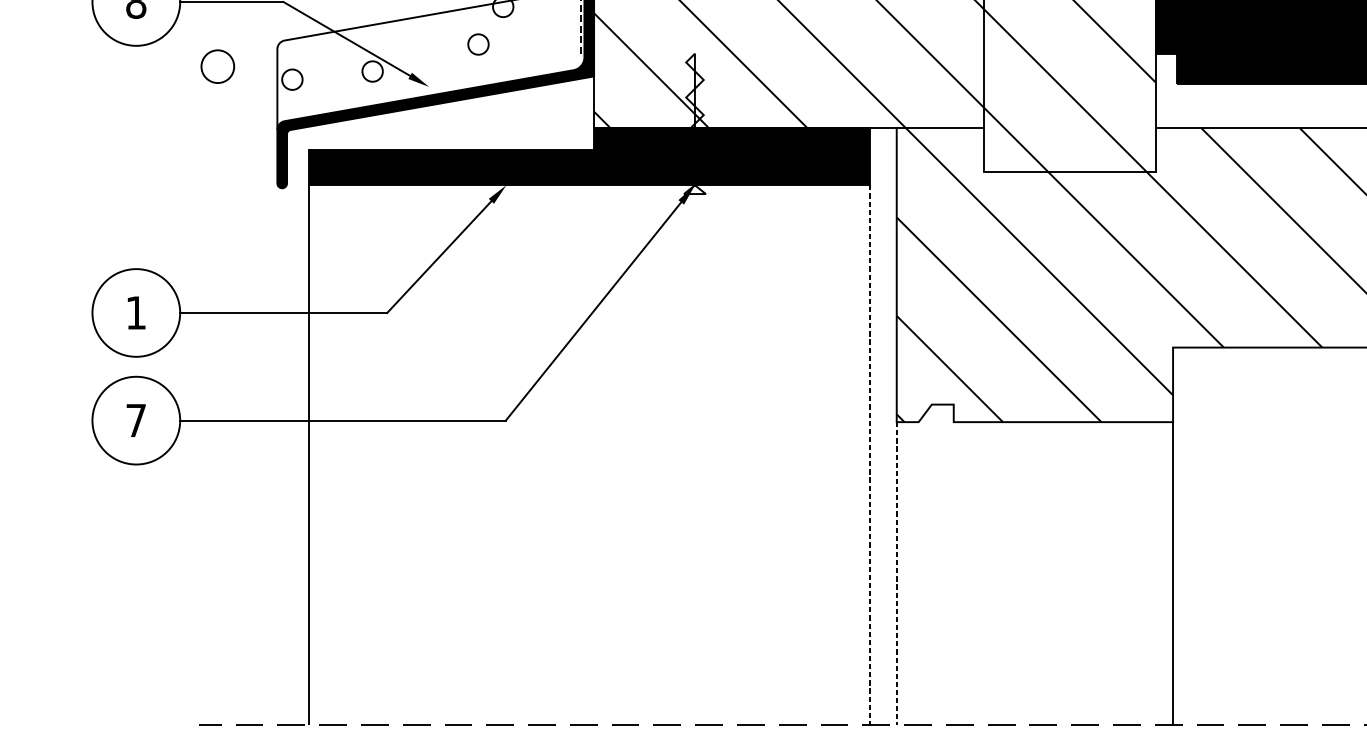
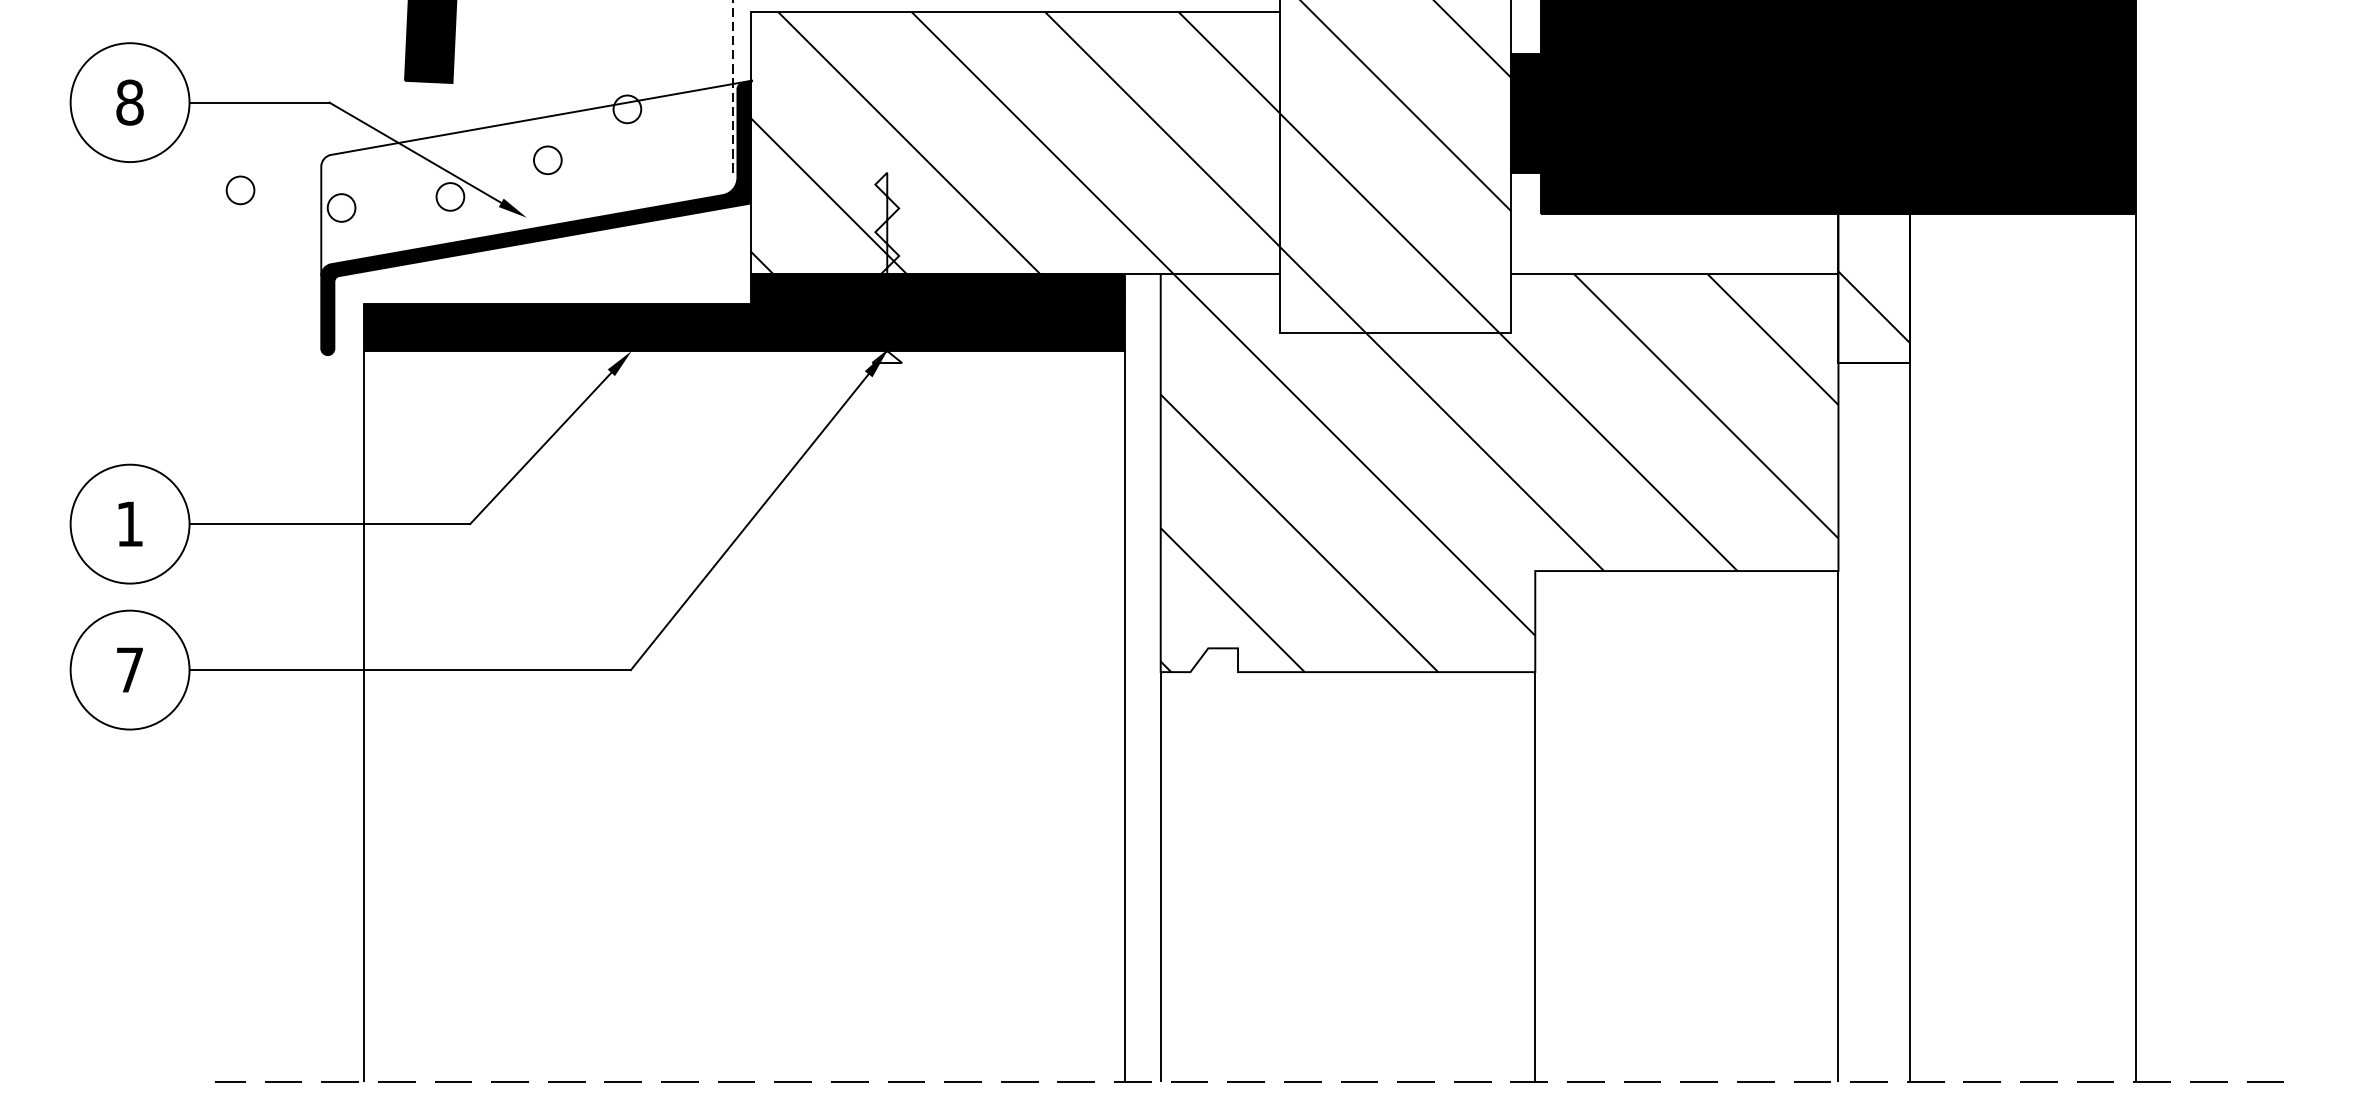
circle: (478, 43) -> (547, 159), moved
circle: (217, 66) -> (240, 190), size x0.62
line: (870, 454) -> (1125, 716), dashed -> solid
line: (896, 573) -> (1160, 877), dashed -> solid

